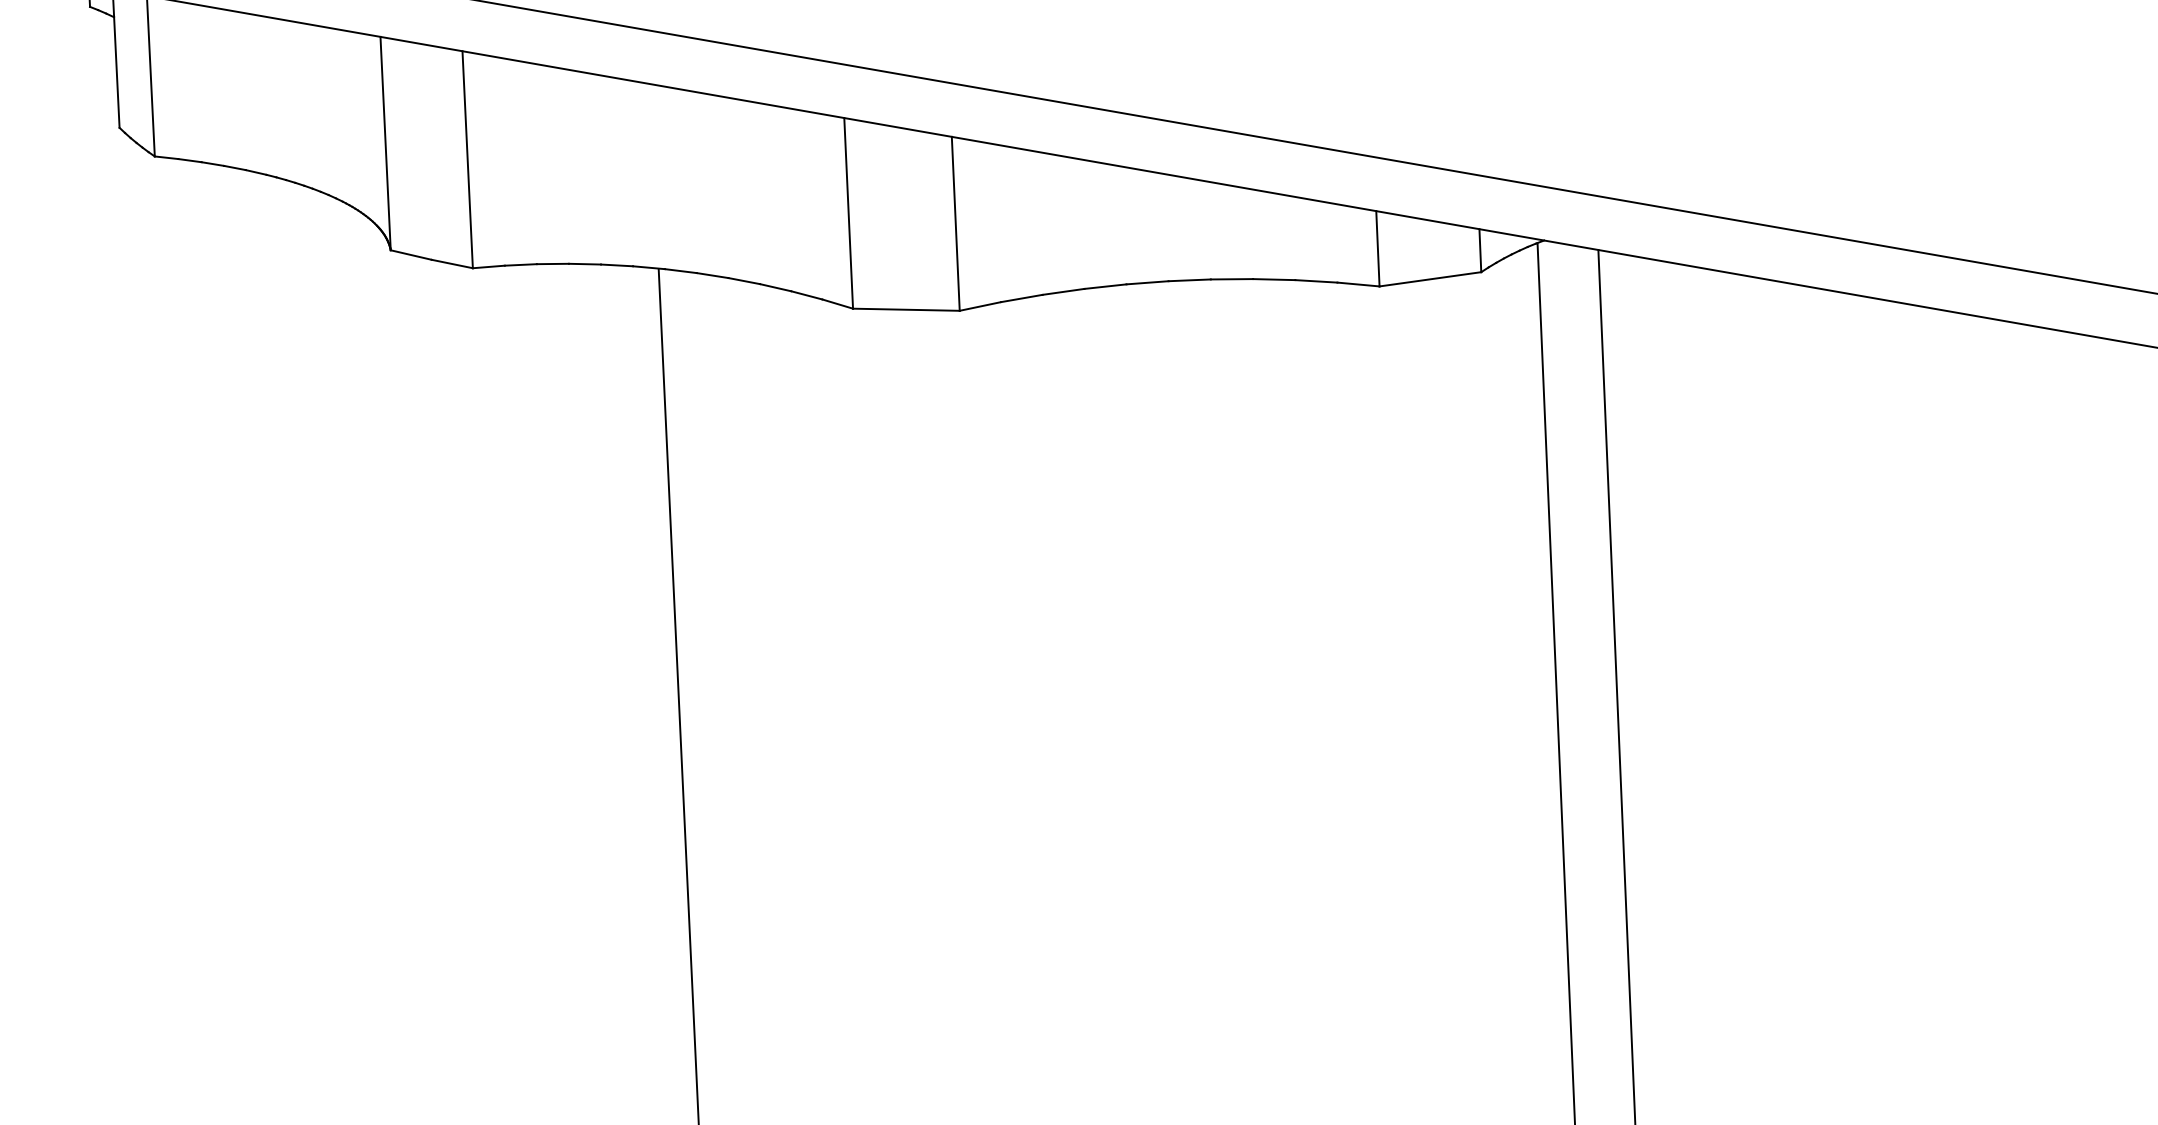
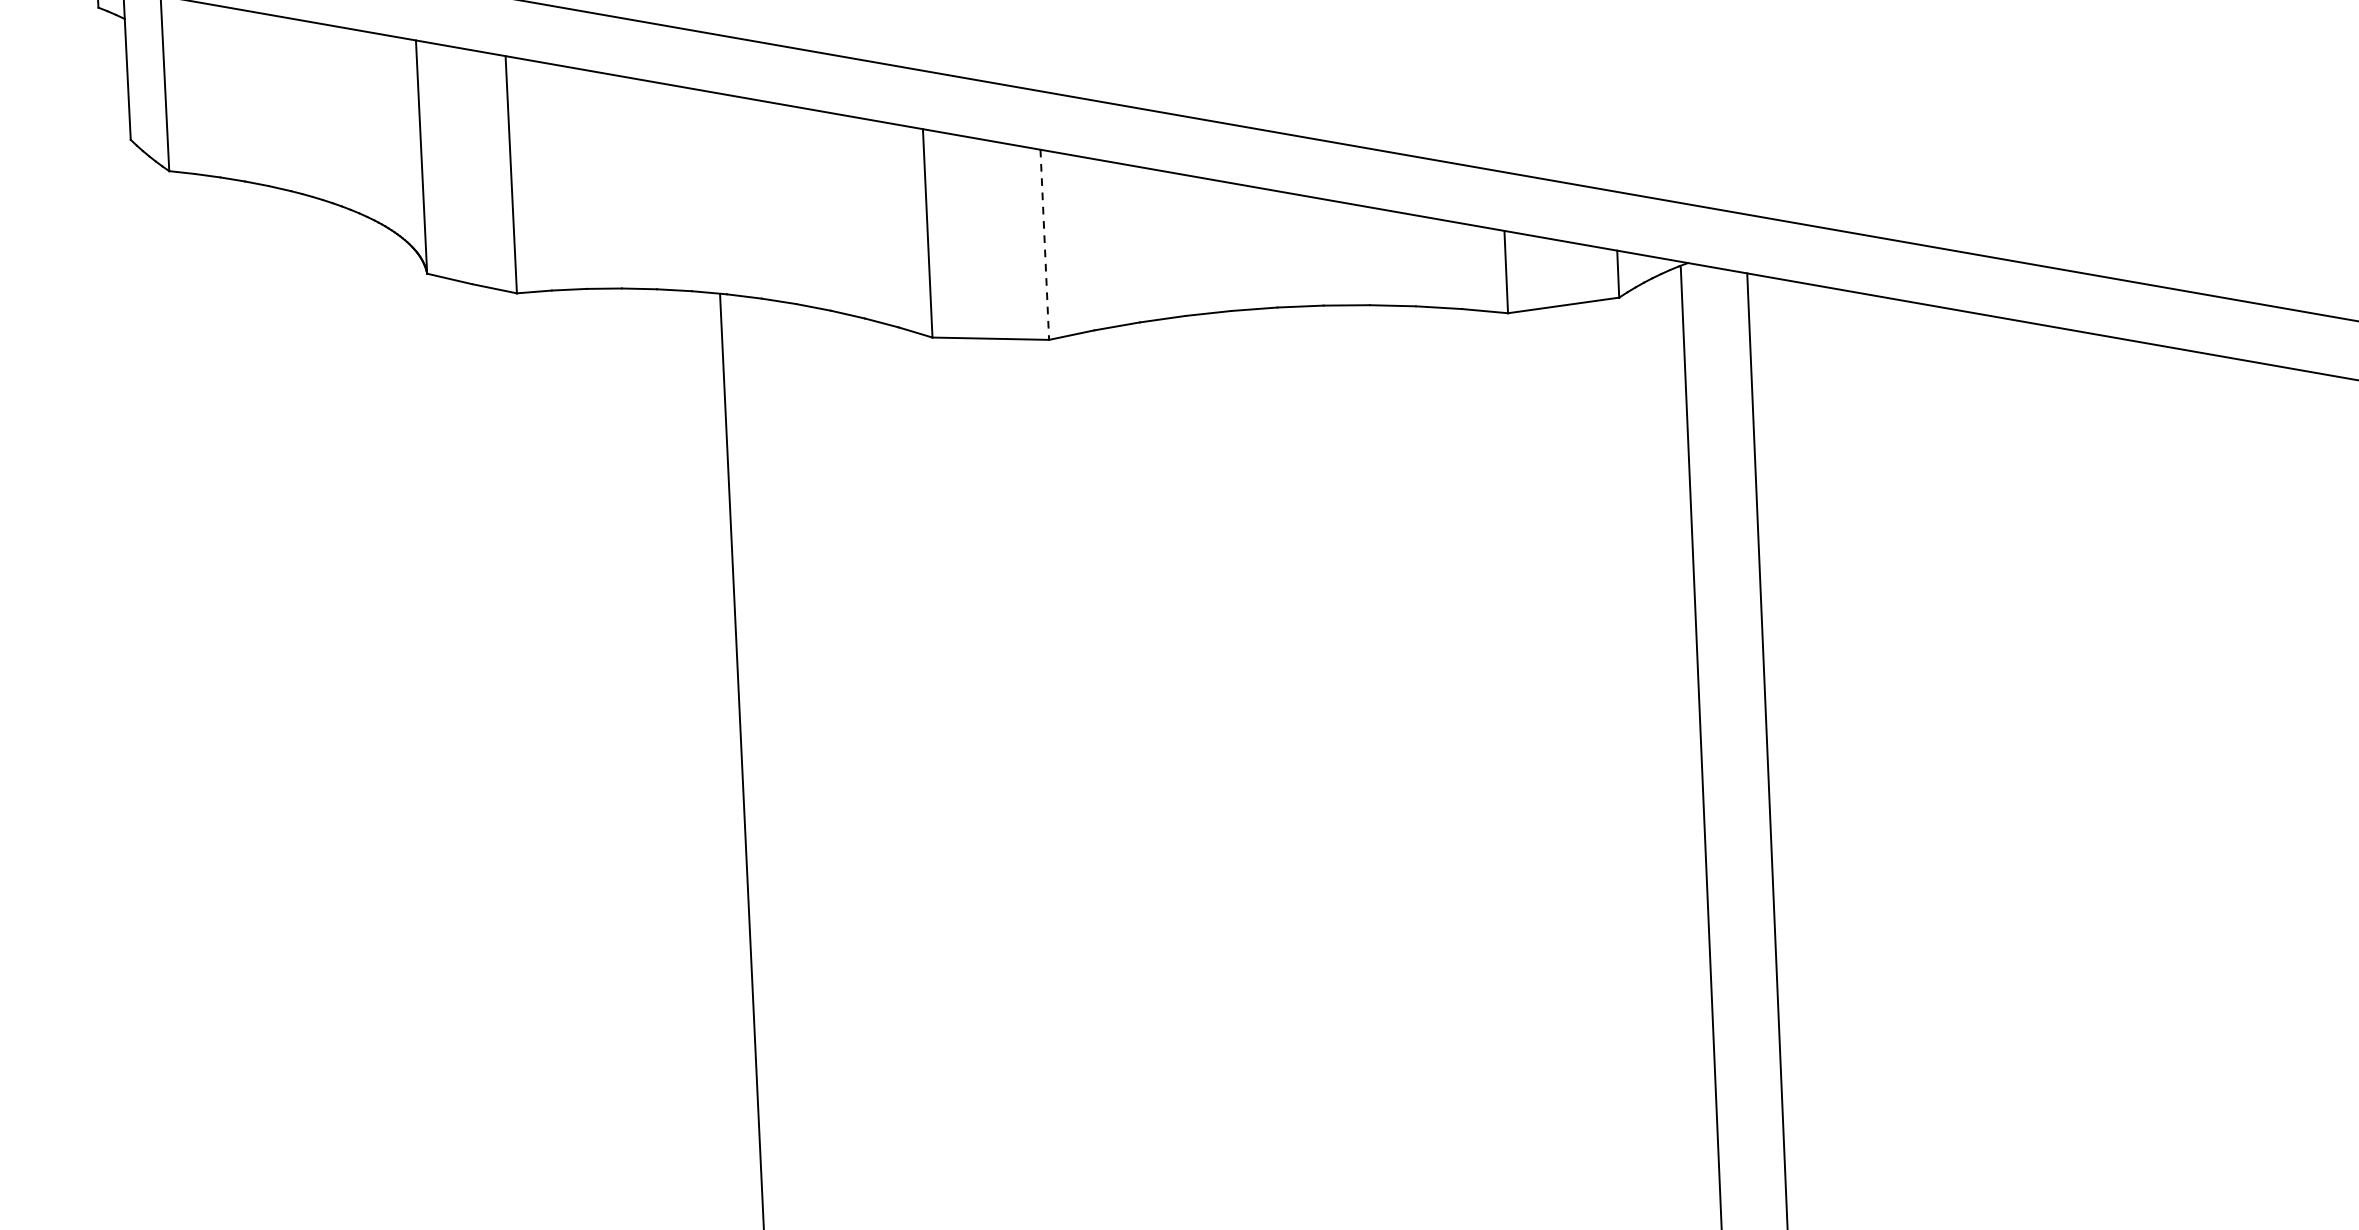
line: (955, 224) -> (1044, 245), solid -> dashed

